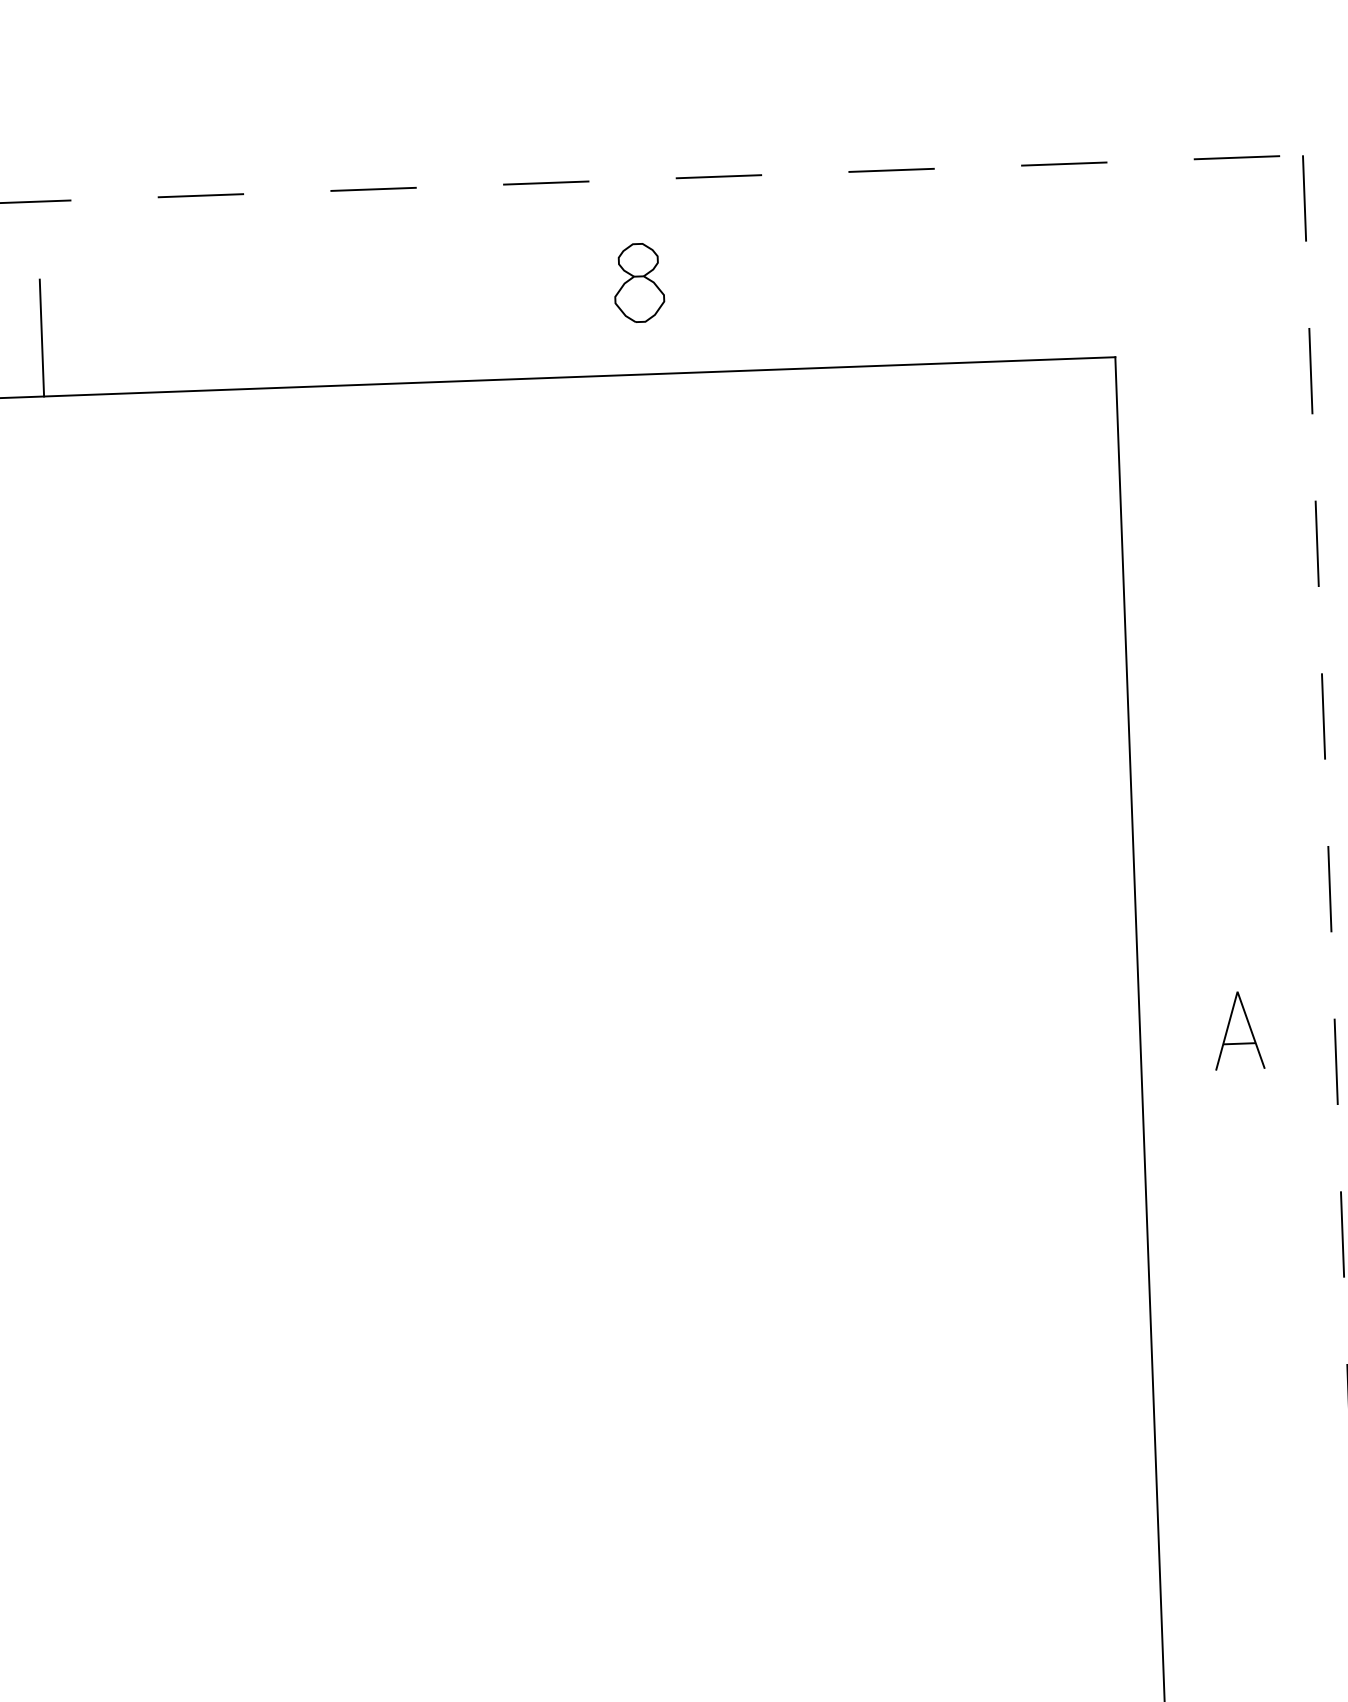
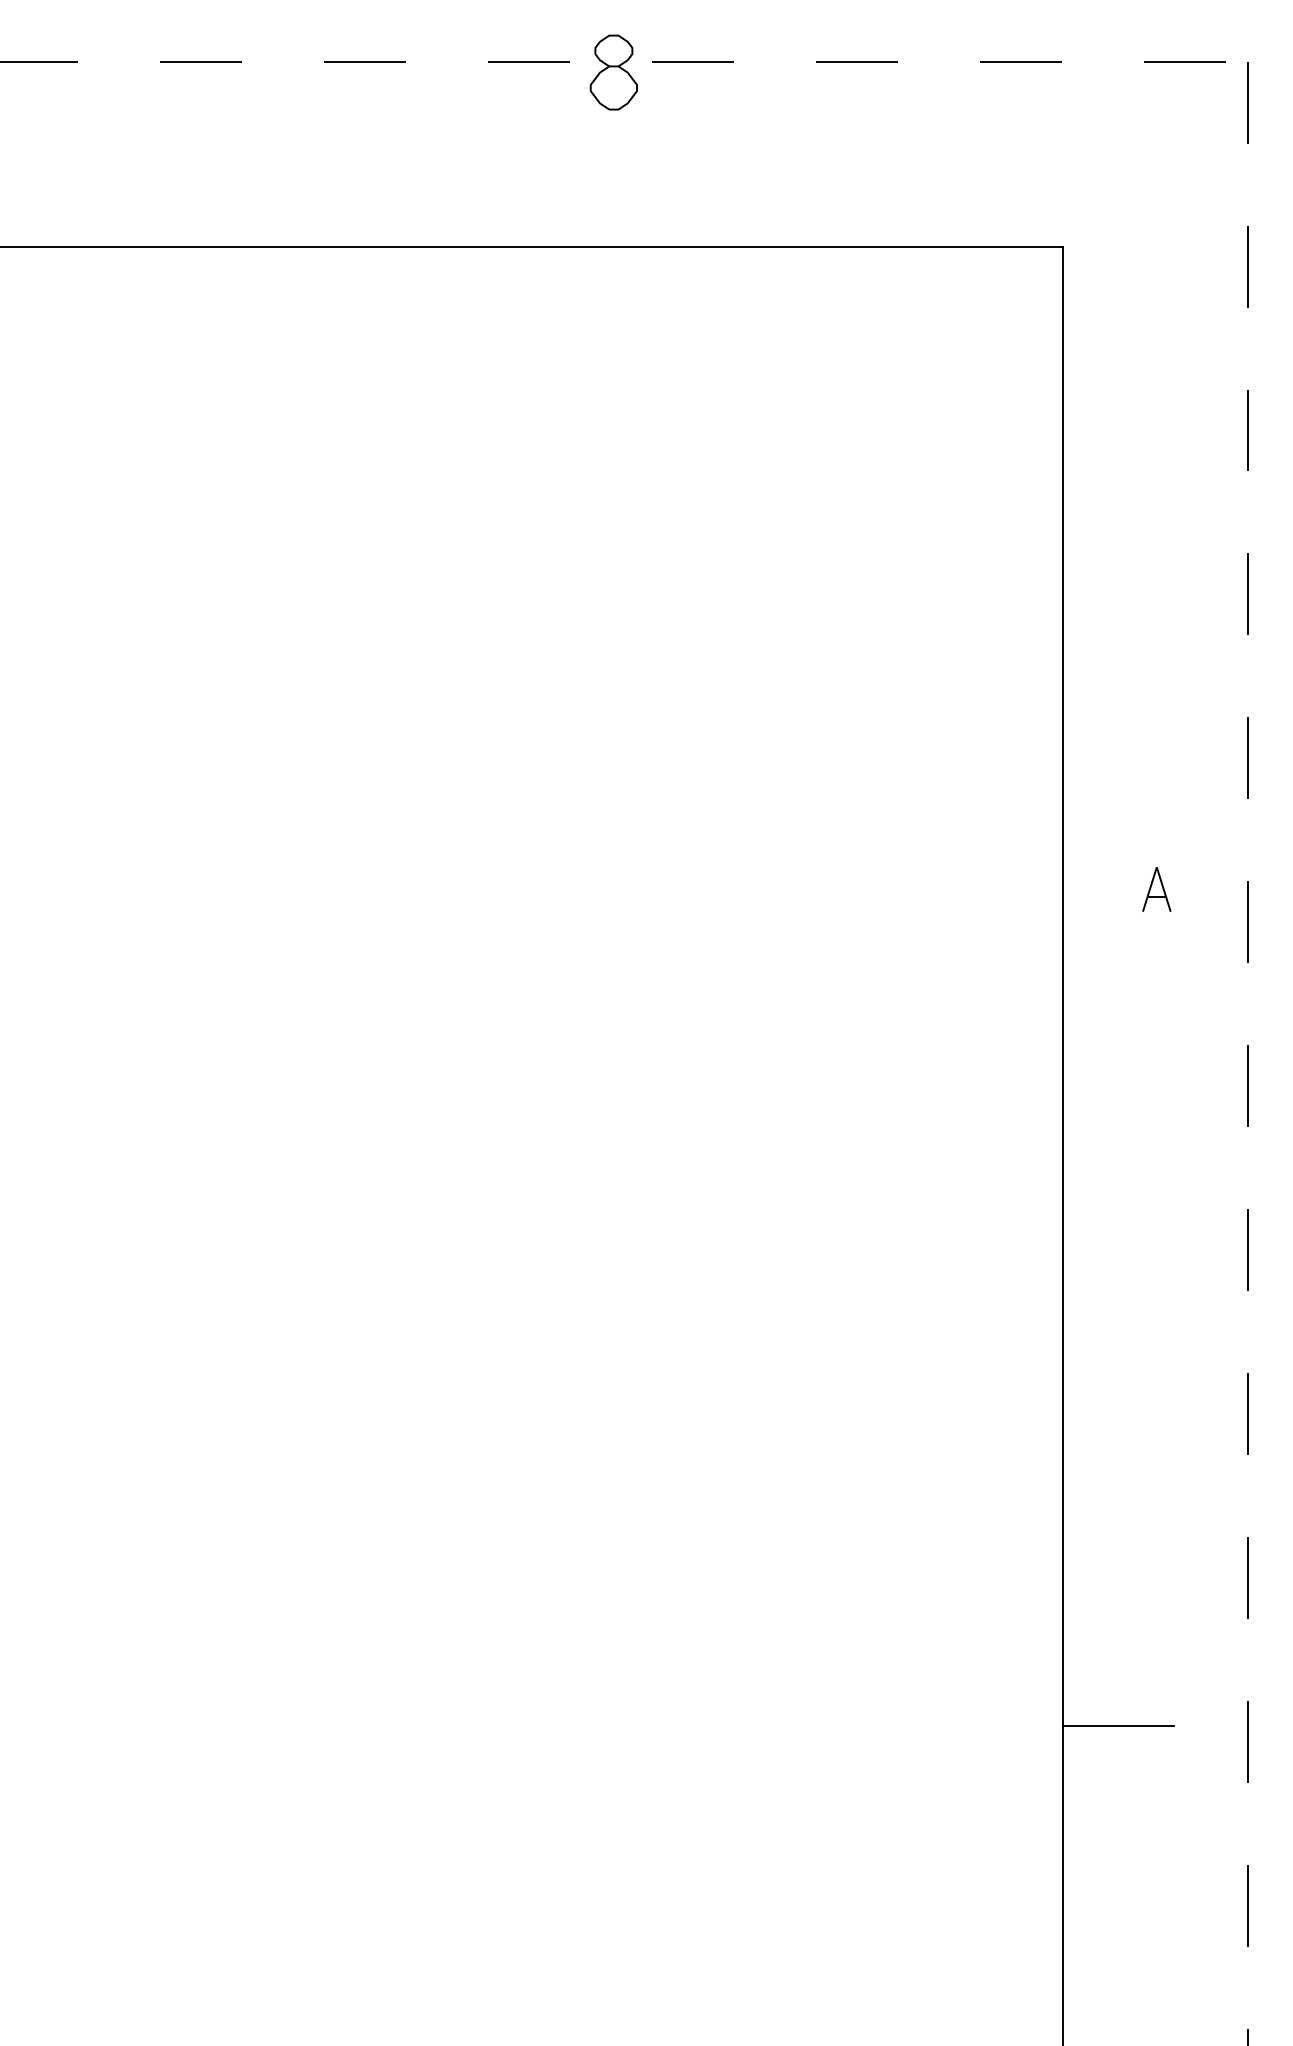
part: (638, 282) -> (613, 72), moved
line: (41, 337) -> (45, 190), removed
part: (1238, 1030) -> (1156, 889), size x0.6

